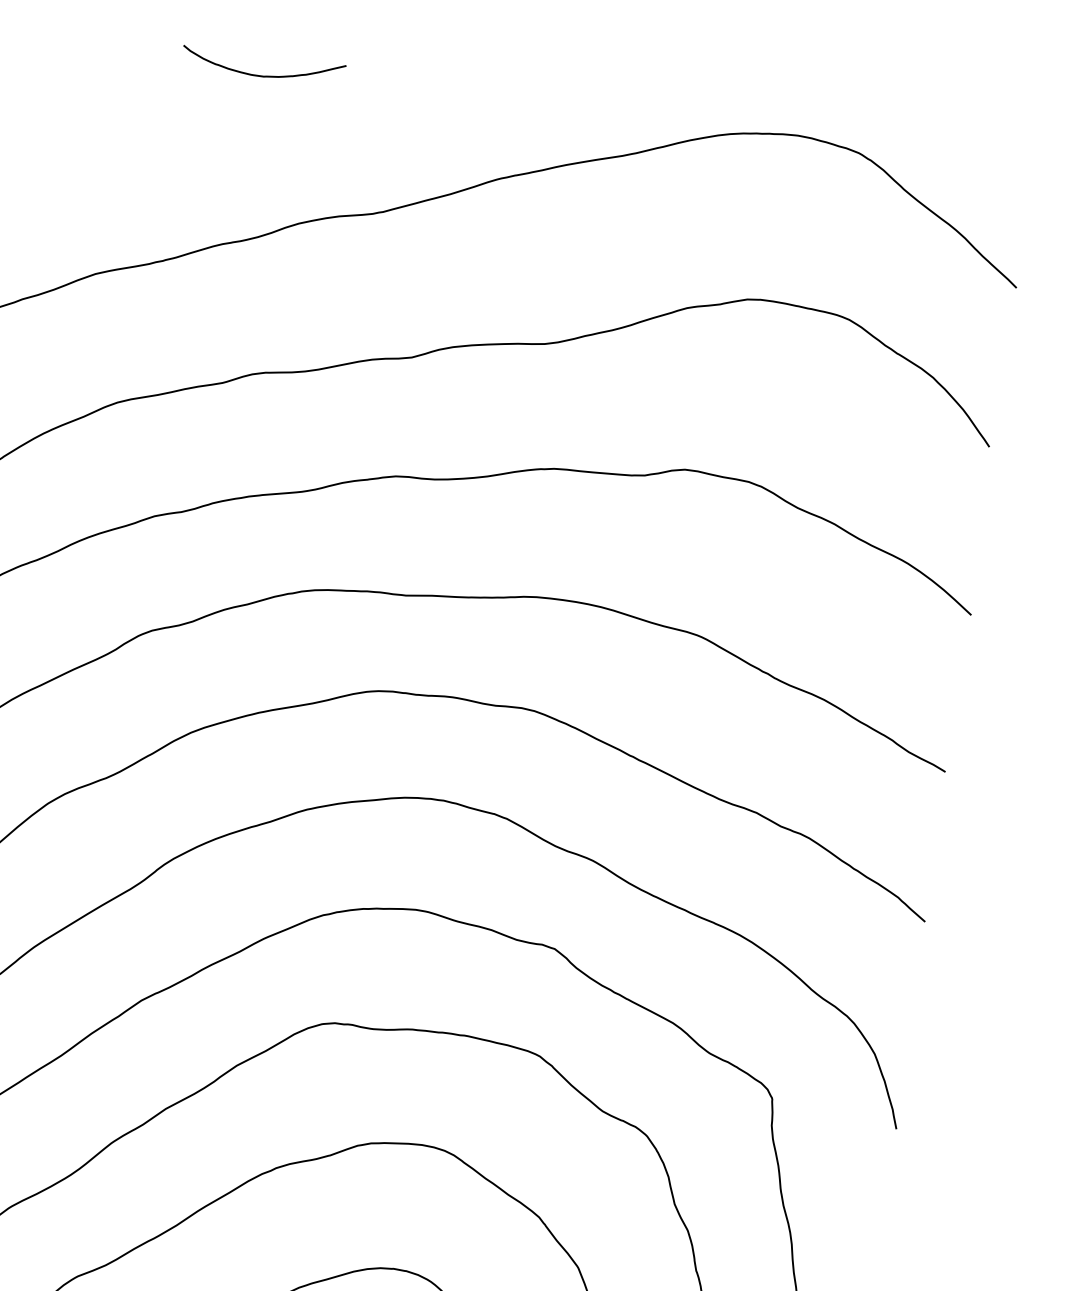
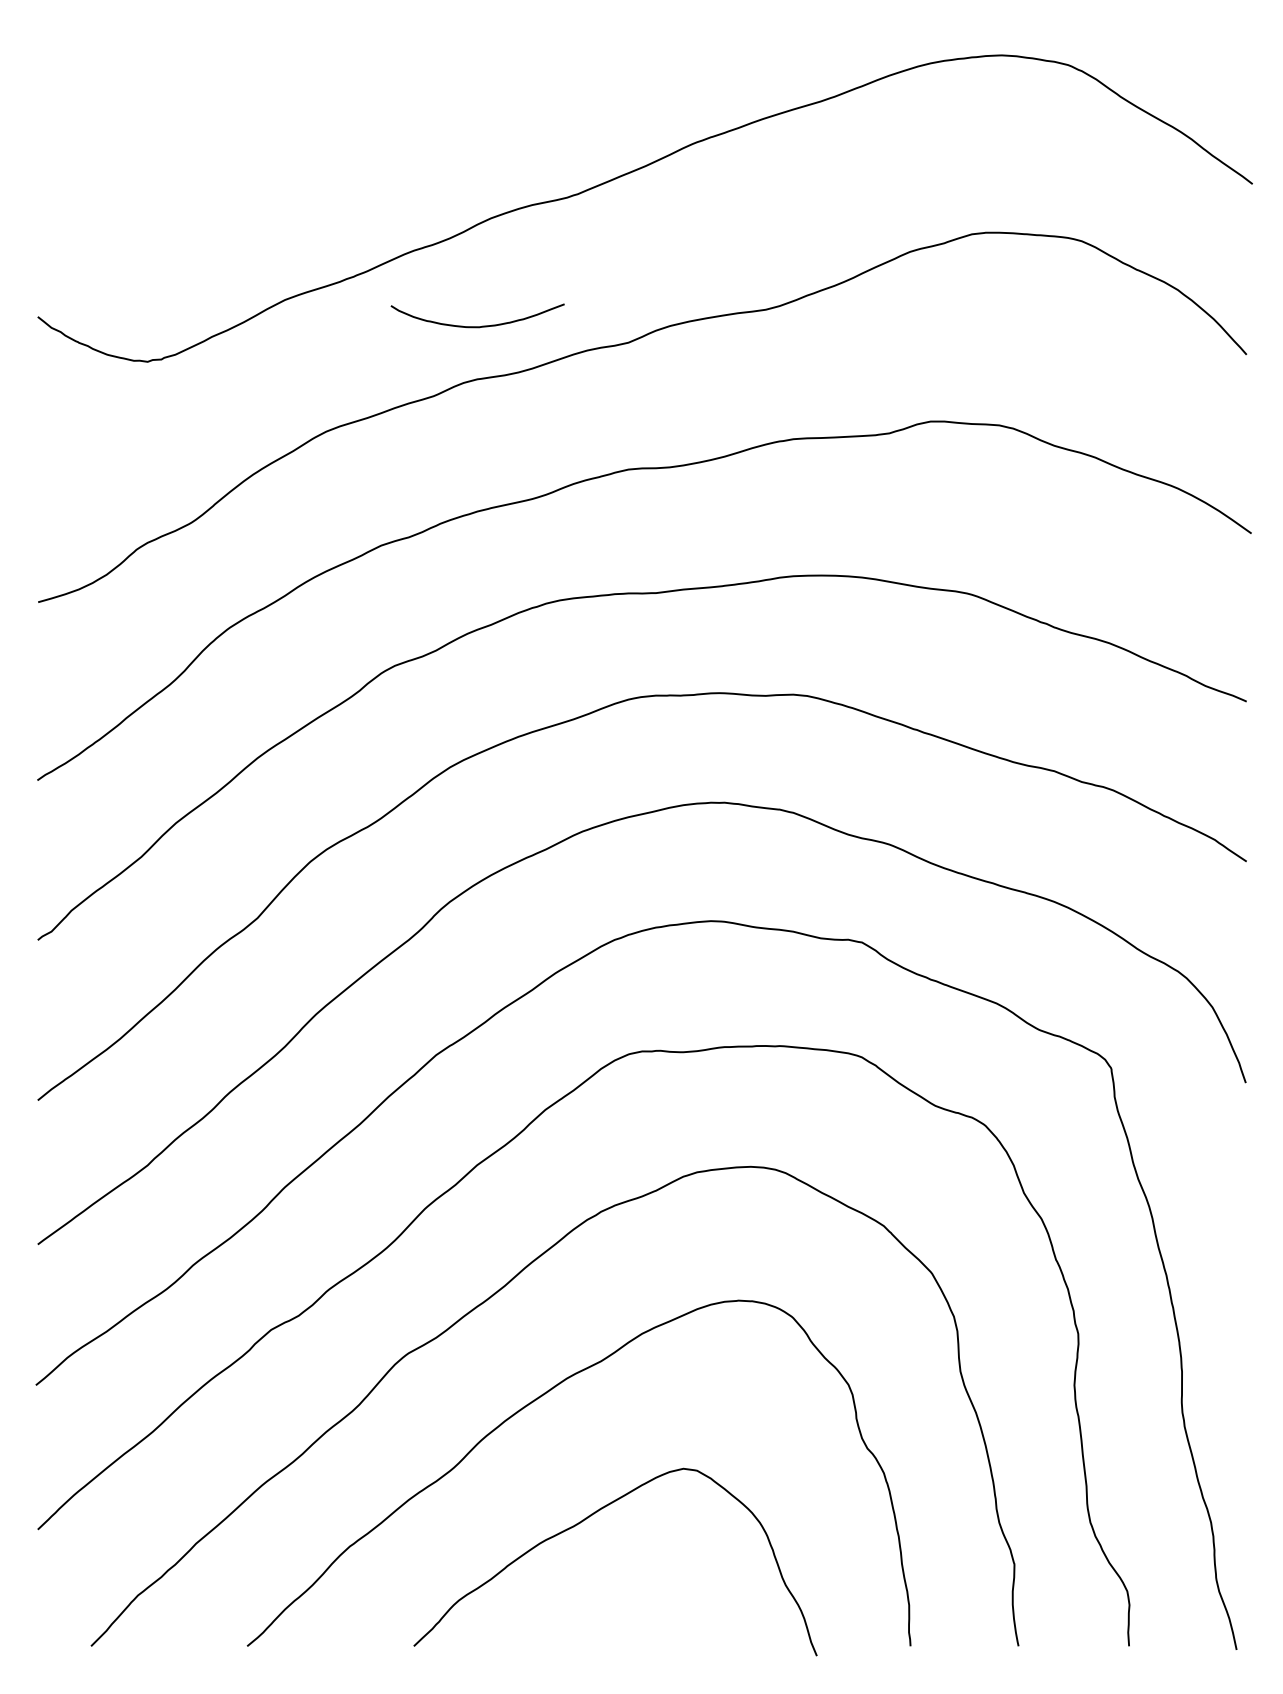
curve: (262, 75) -> (477, 326), moved

